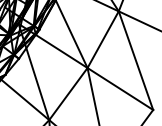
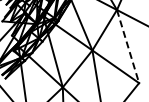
line: (136, 61) -> (128, 47), solid -> dashed

